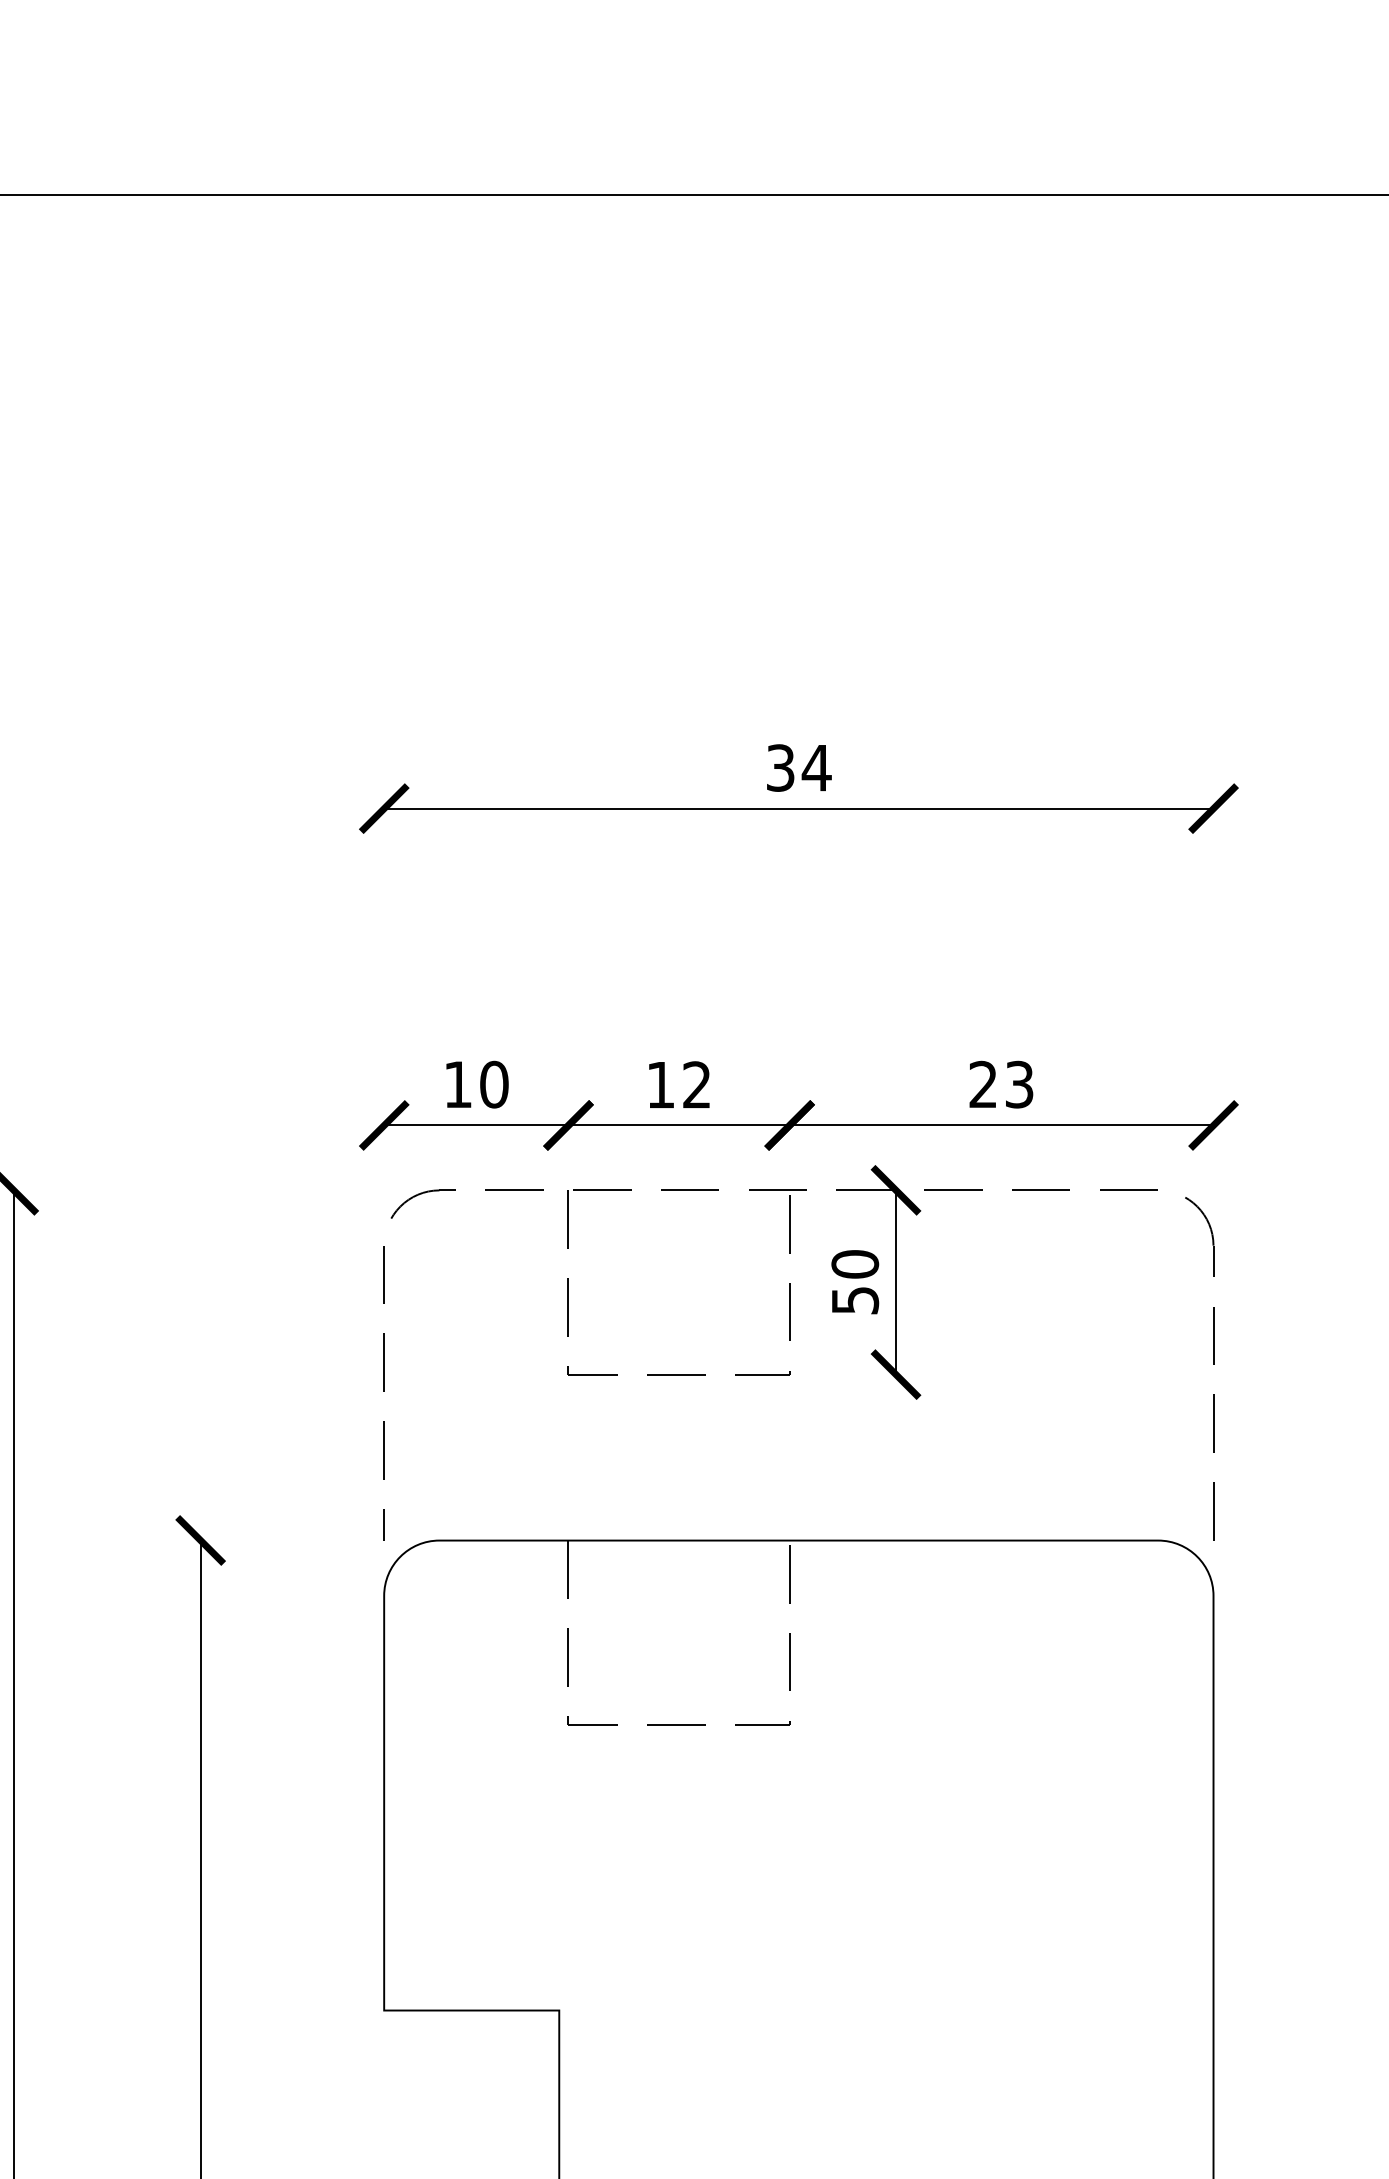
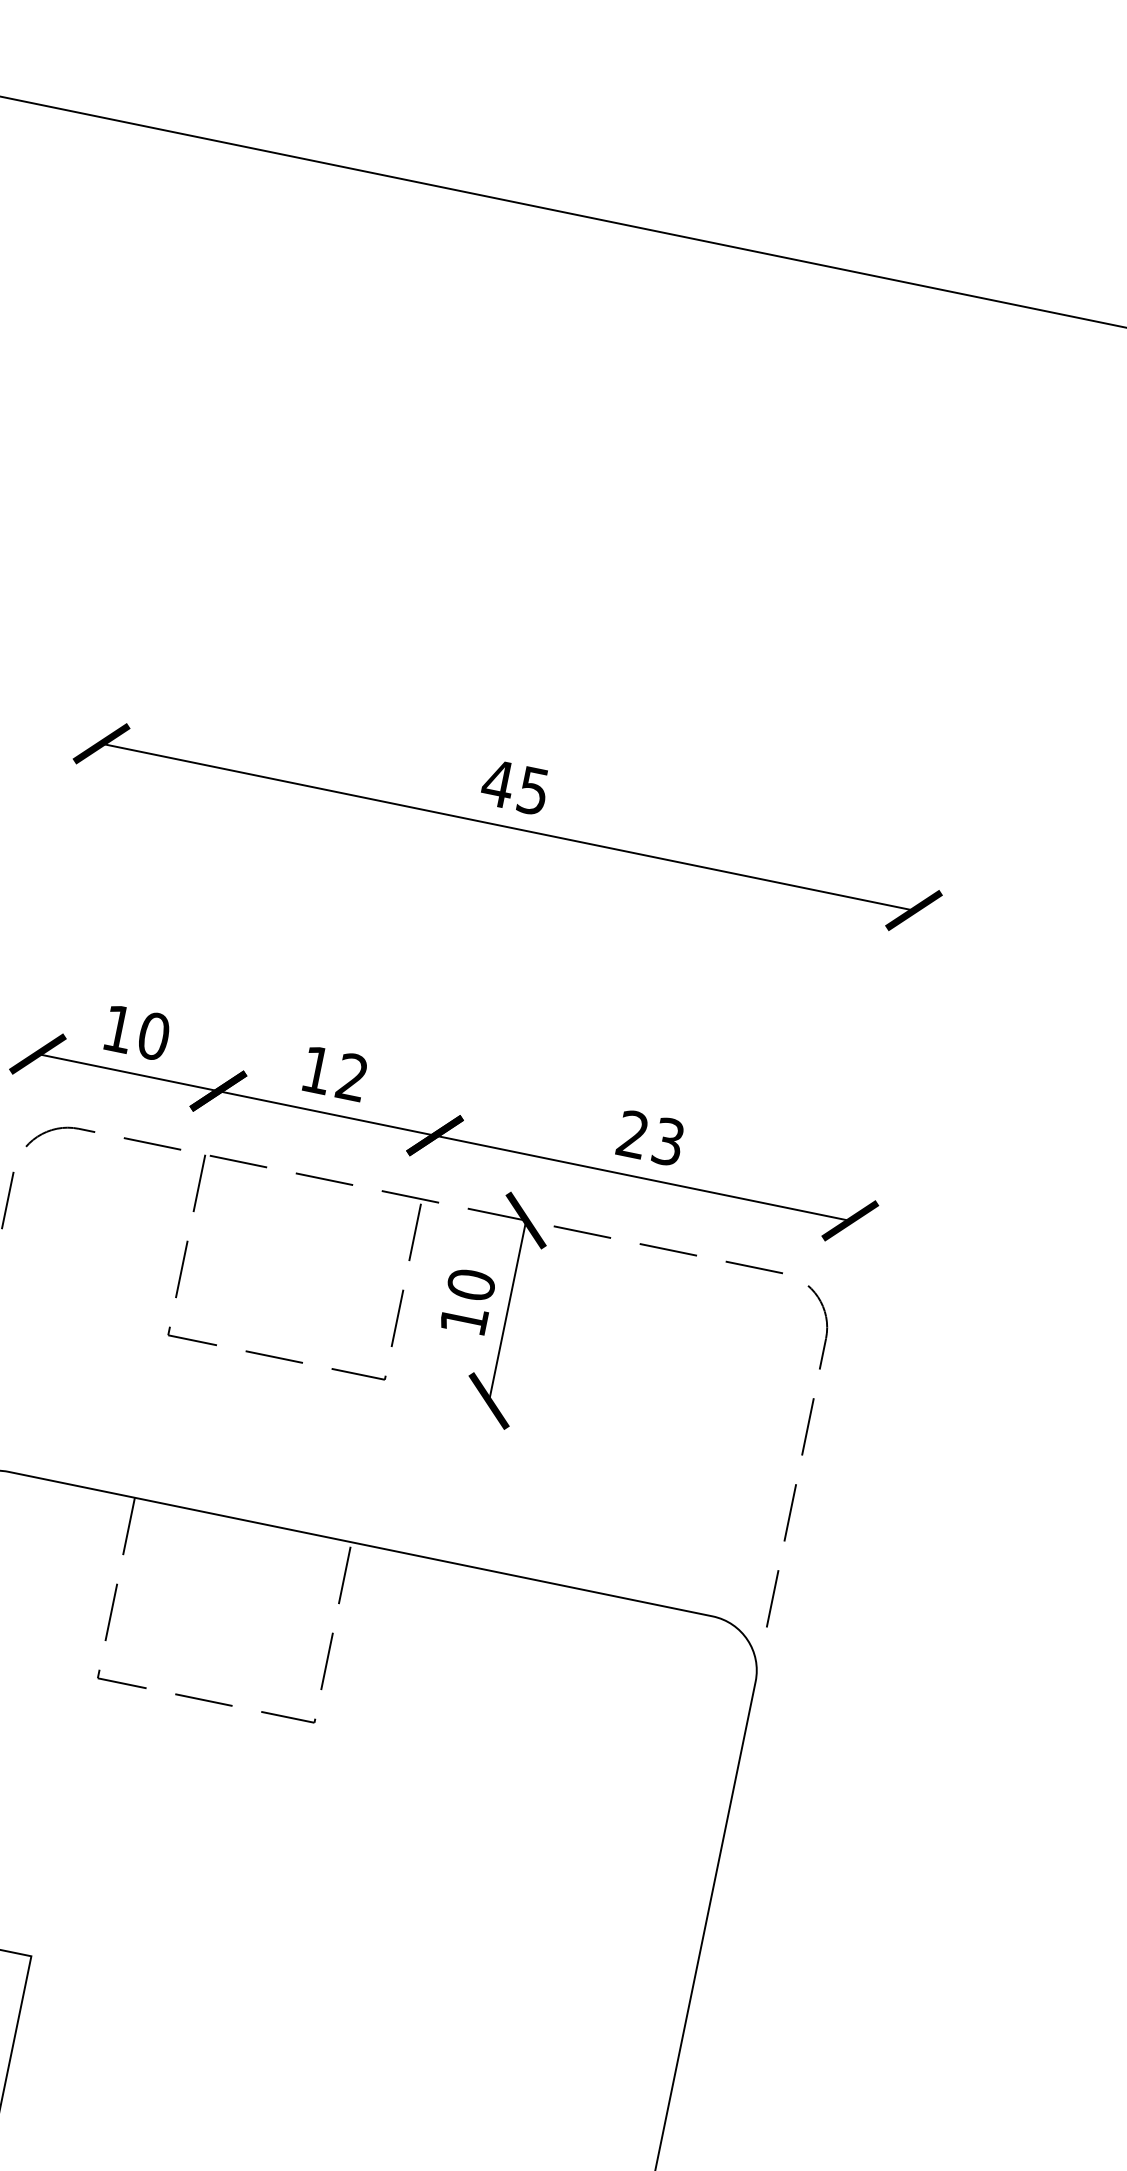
text: (798, 767) -> (515, 786), 34 -> 45
text: (855, 1300) -> (464, 1320), 50 -> 10

